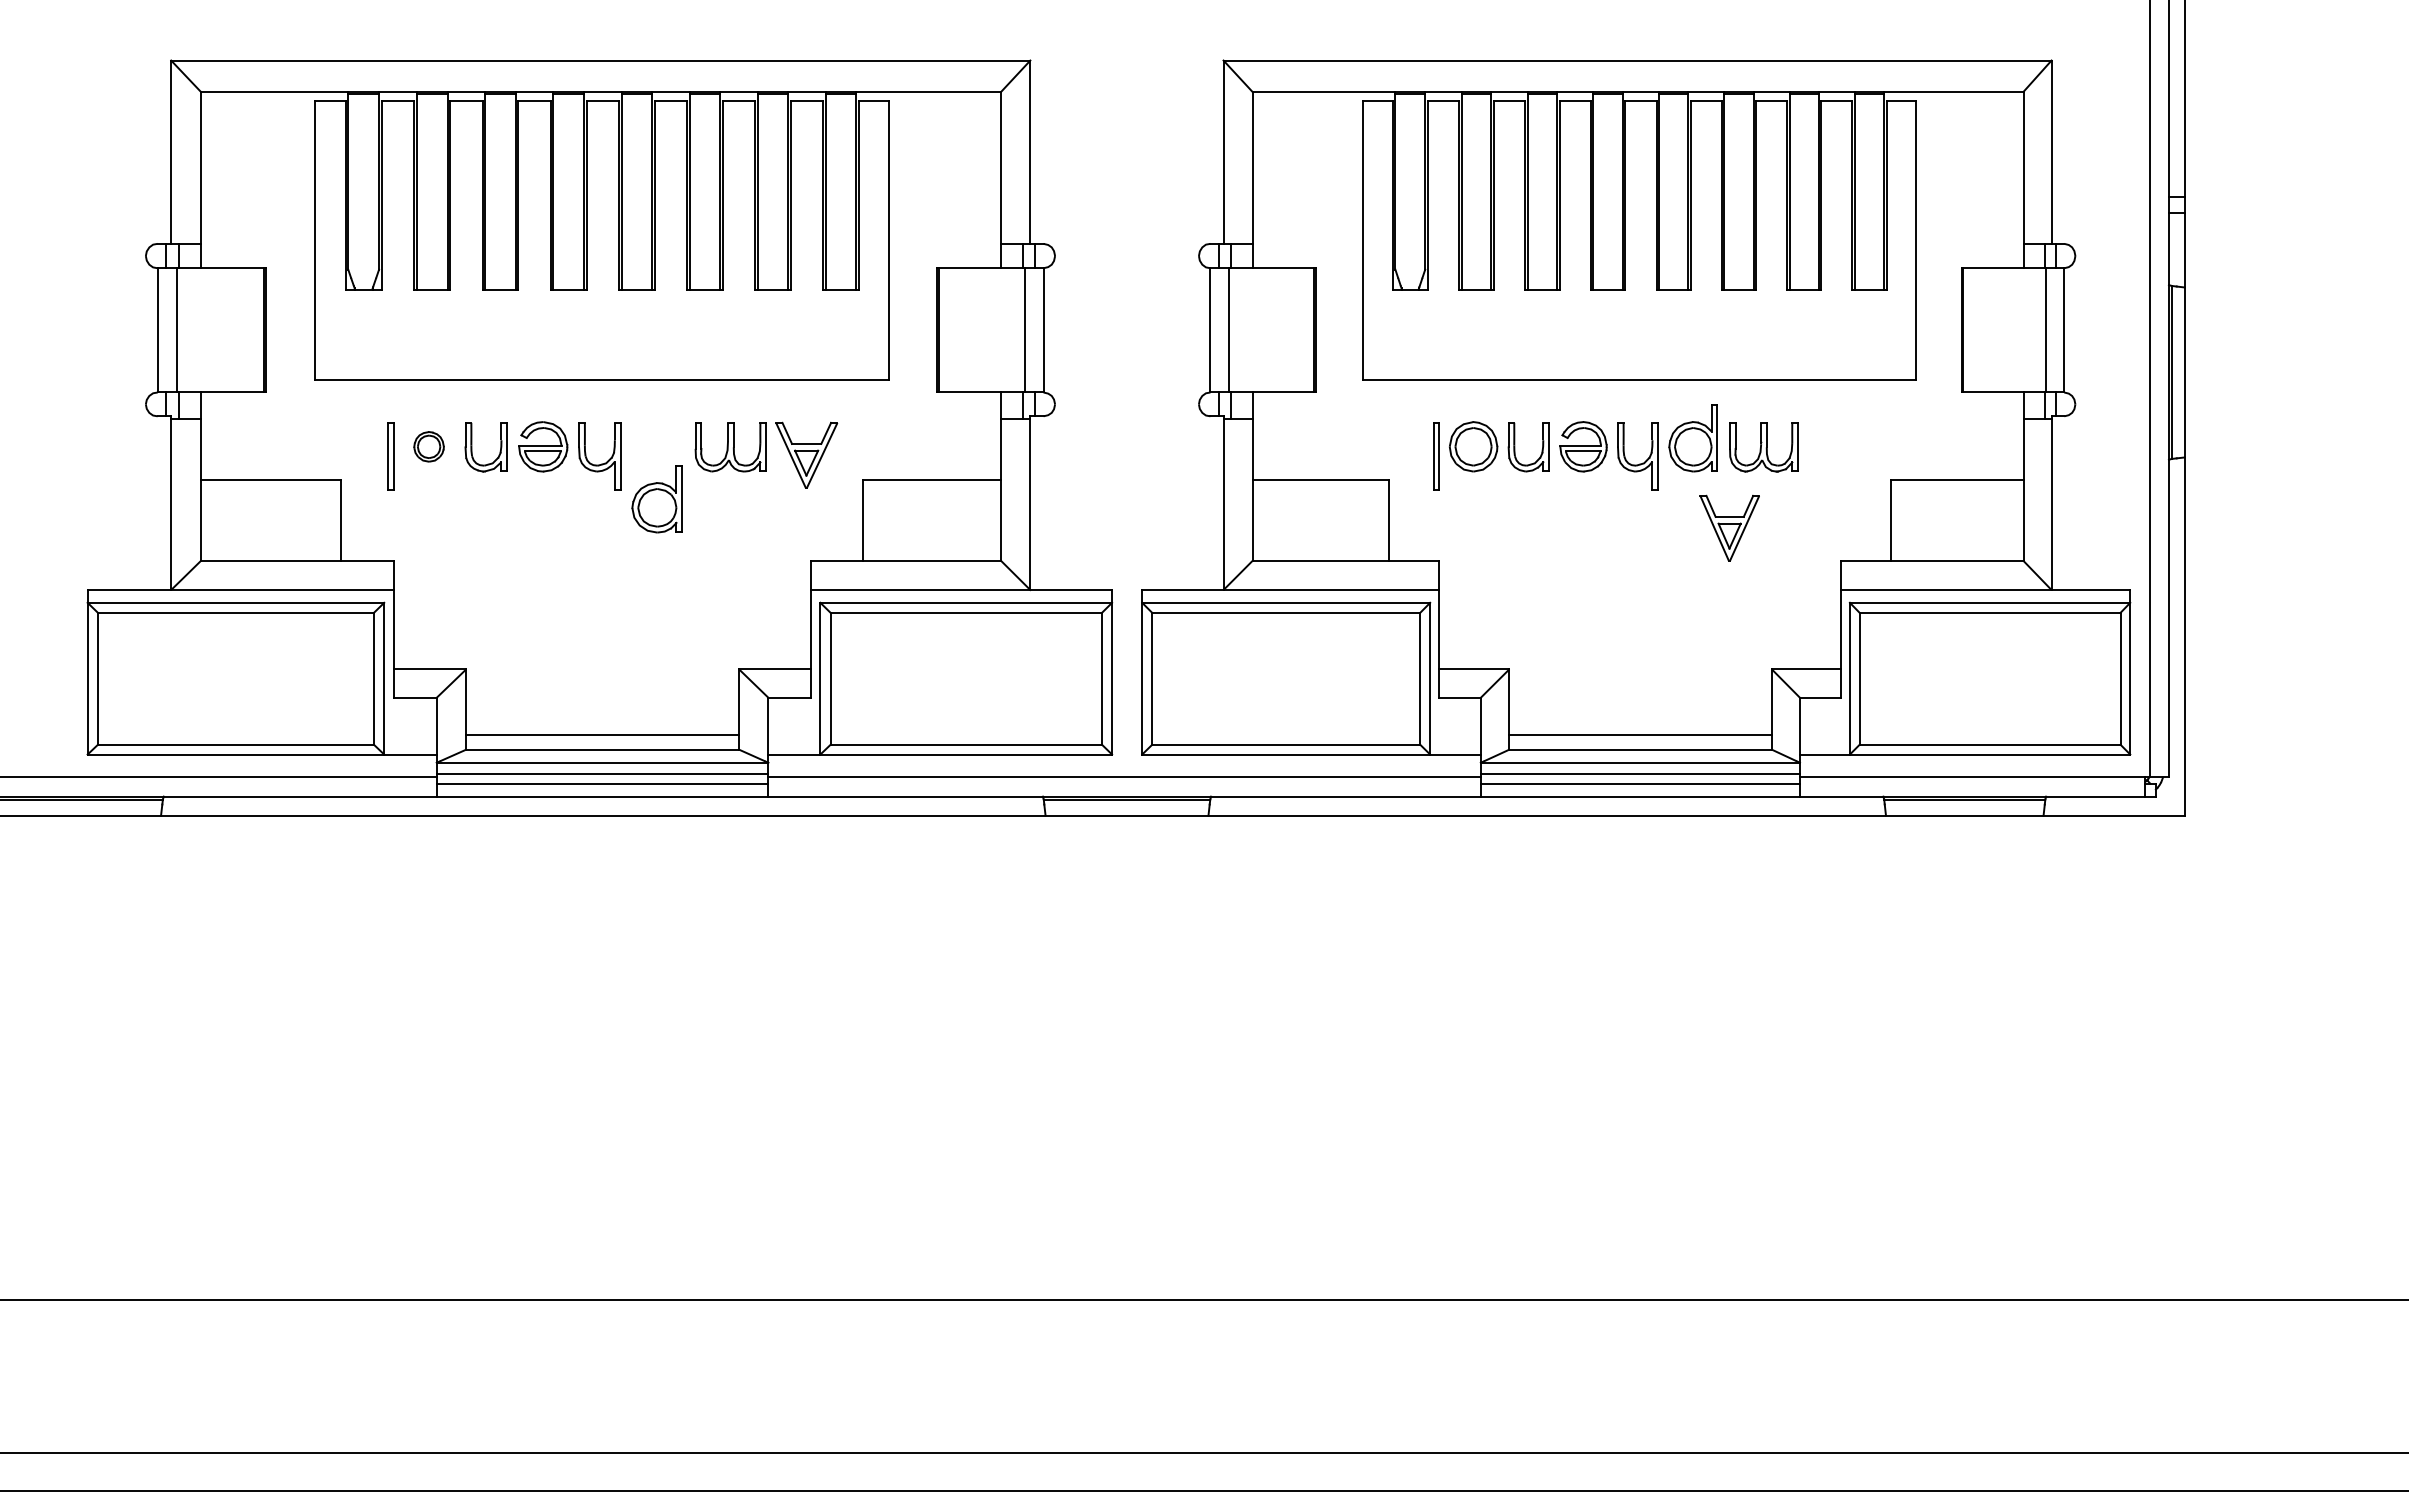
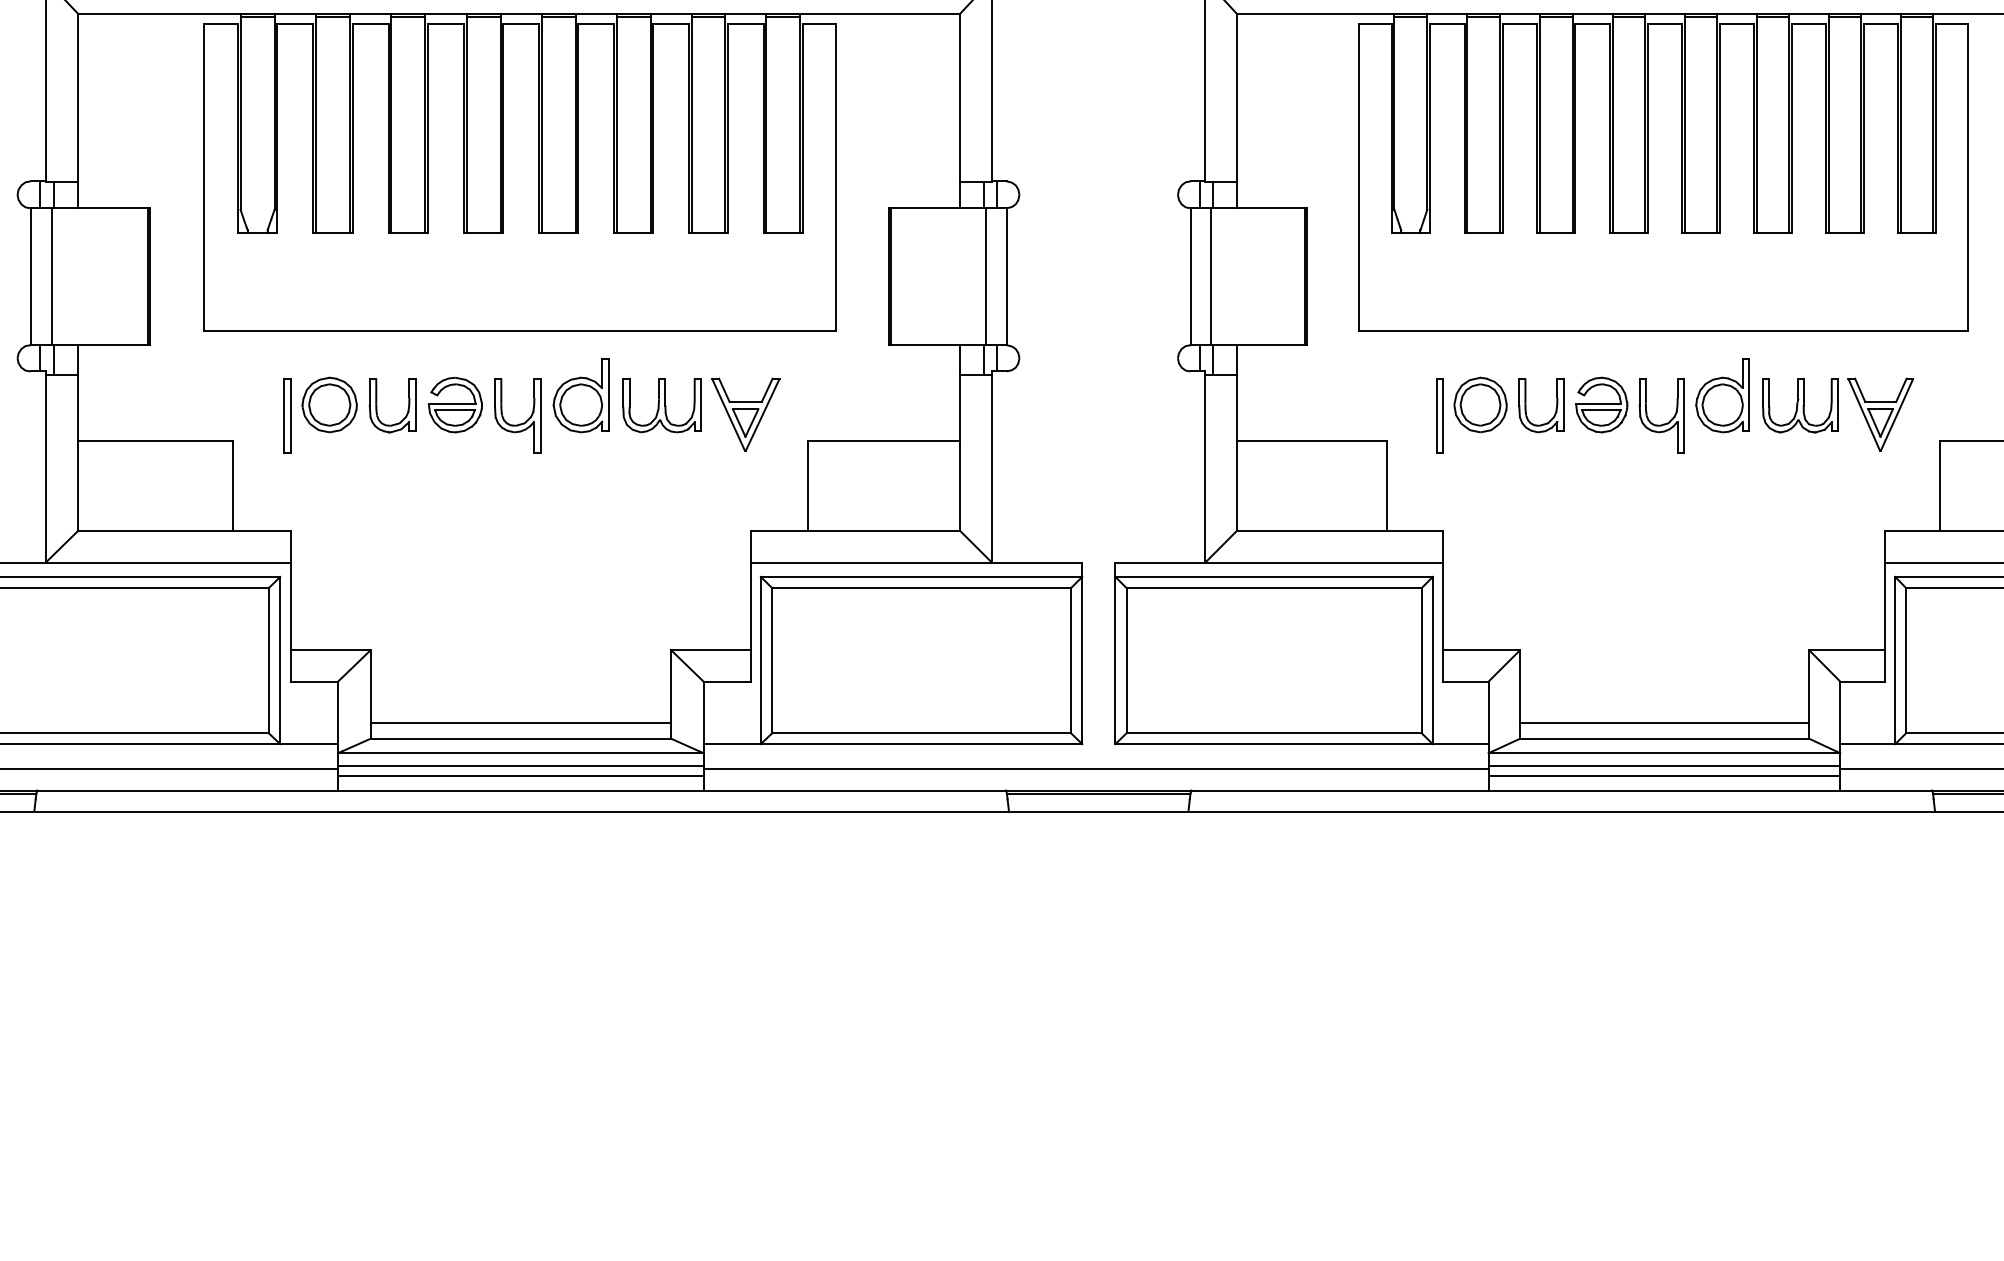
part: (428, 446) -> (329, 404), size x1.67
part: (656, 499) -> (580, 395), moved
part: (1729, 527) -> (1880, 413), moved

